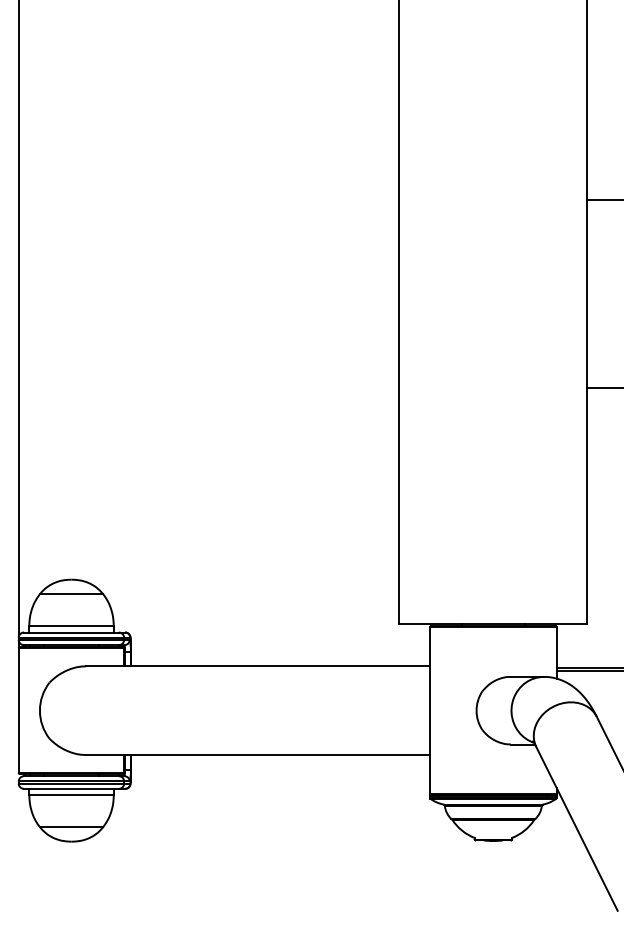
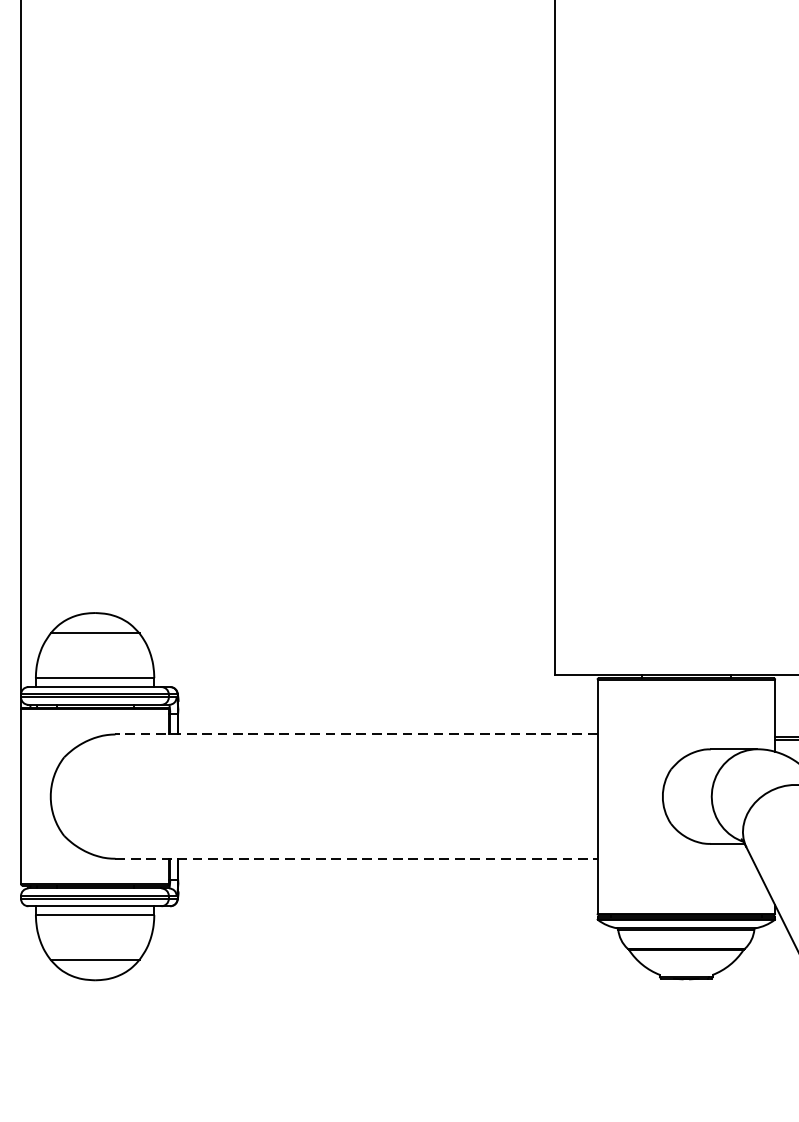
line: (258, 666) -> (357, 734), solid -> dashed
line: (258, 755) -> (357, 859), solid -> dashed

